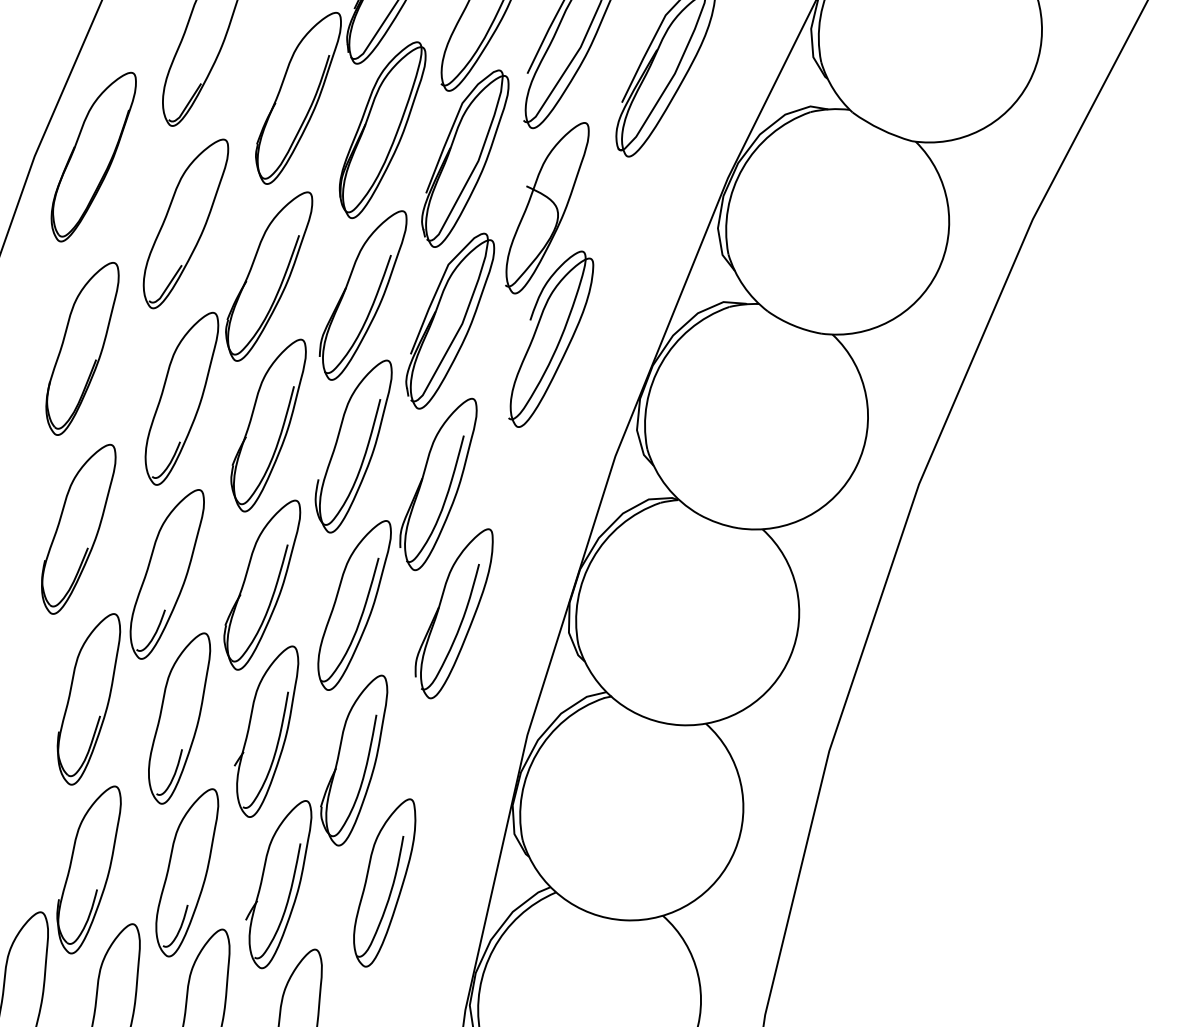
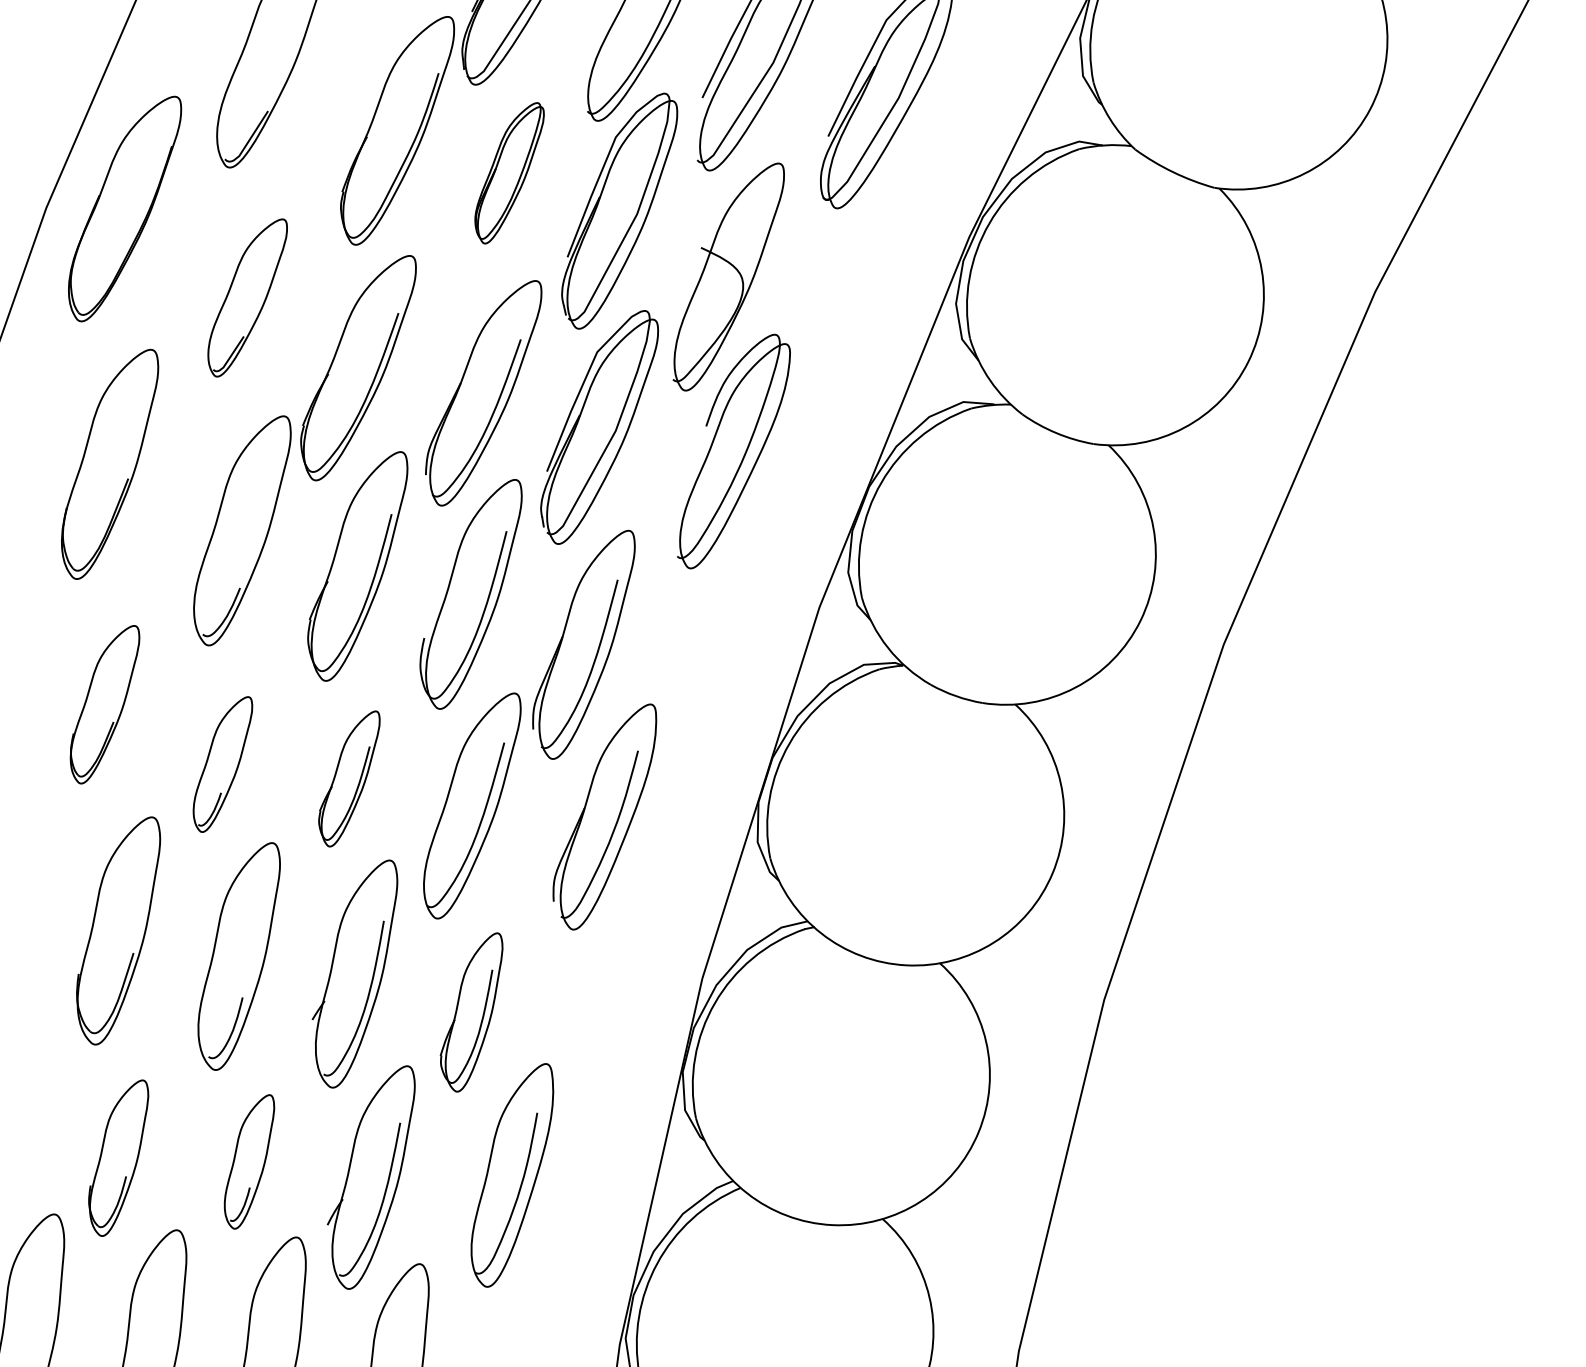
part: (382, 130) -> (509, 173), size x0.6
part: (185, 223) -> (247, 297), size x0.7
part: (78, 529) -> (104, 704), size x0.7
part: (166, 574) -> (222, 764), size x0.6
part: (262, 584) -> (349, 778), size x0.6
part: (354, 760) -> (471, 1012), size x0.7
part: (88, 870) -> (118, 1158), size x0.7
part: (187, 872) -> (249, 1161), size x0.6

